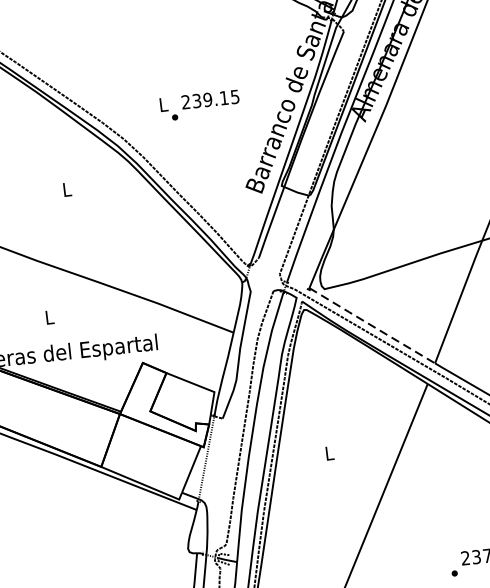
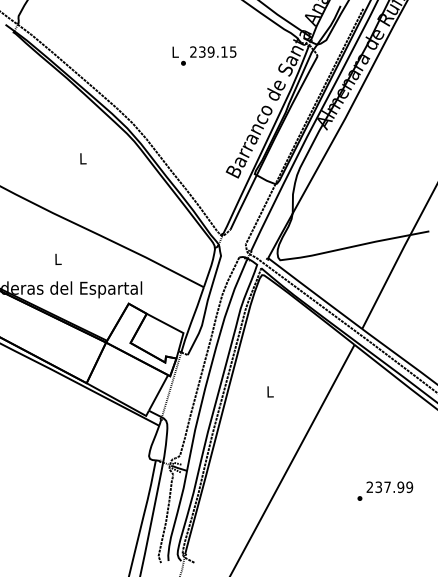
text: (200, 104) -> (204, 55), moved
line: (372, 325) -> (315, 293), dashed -> solid

